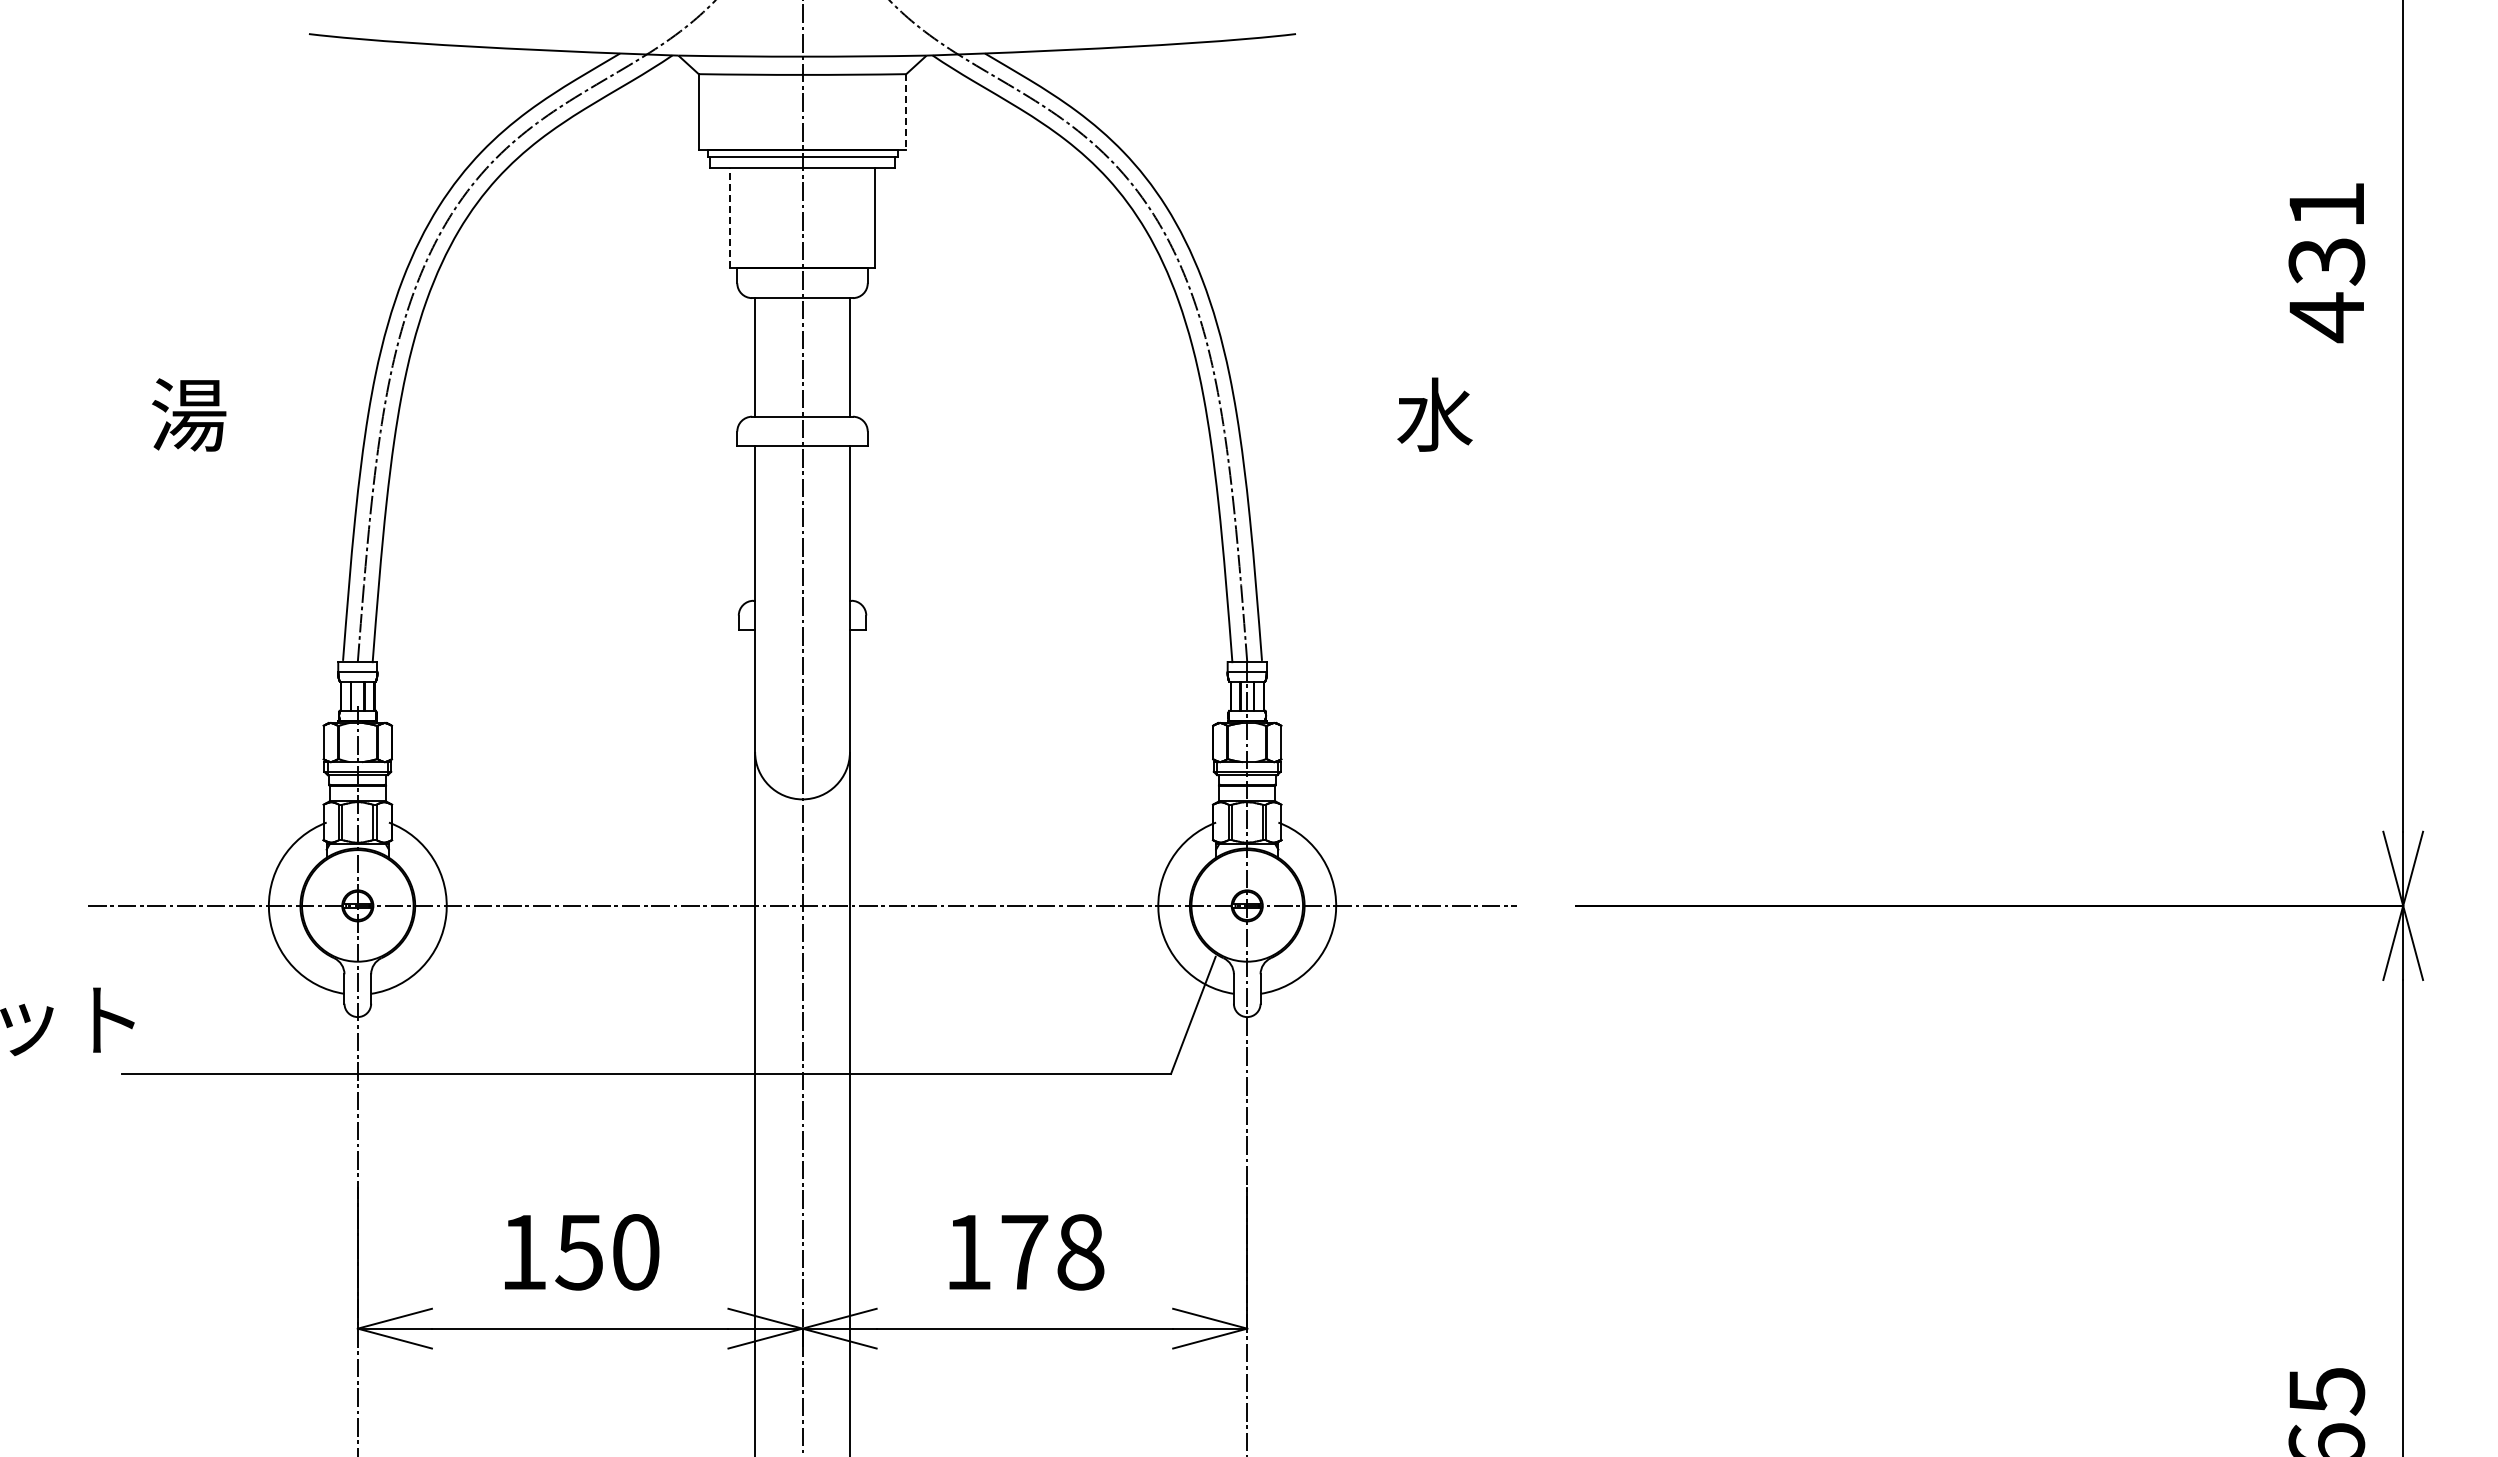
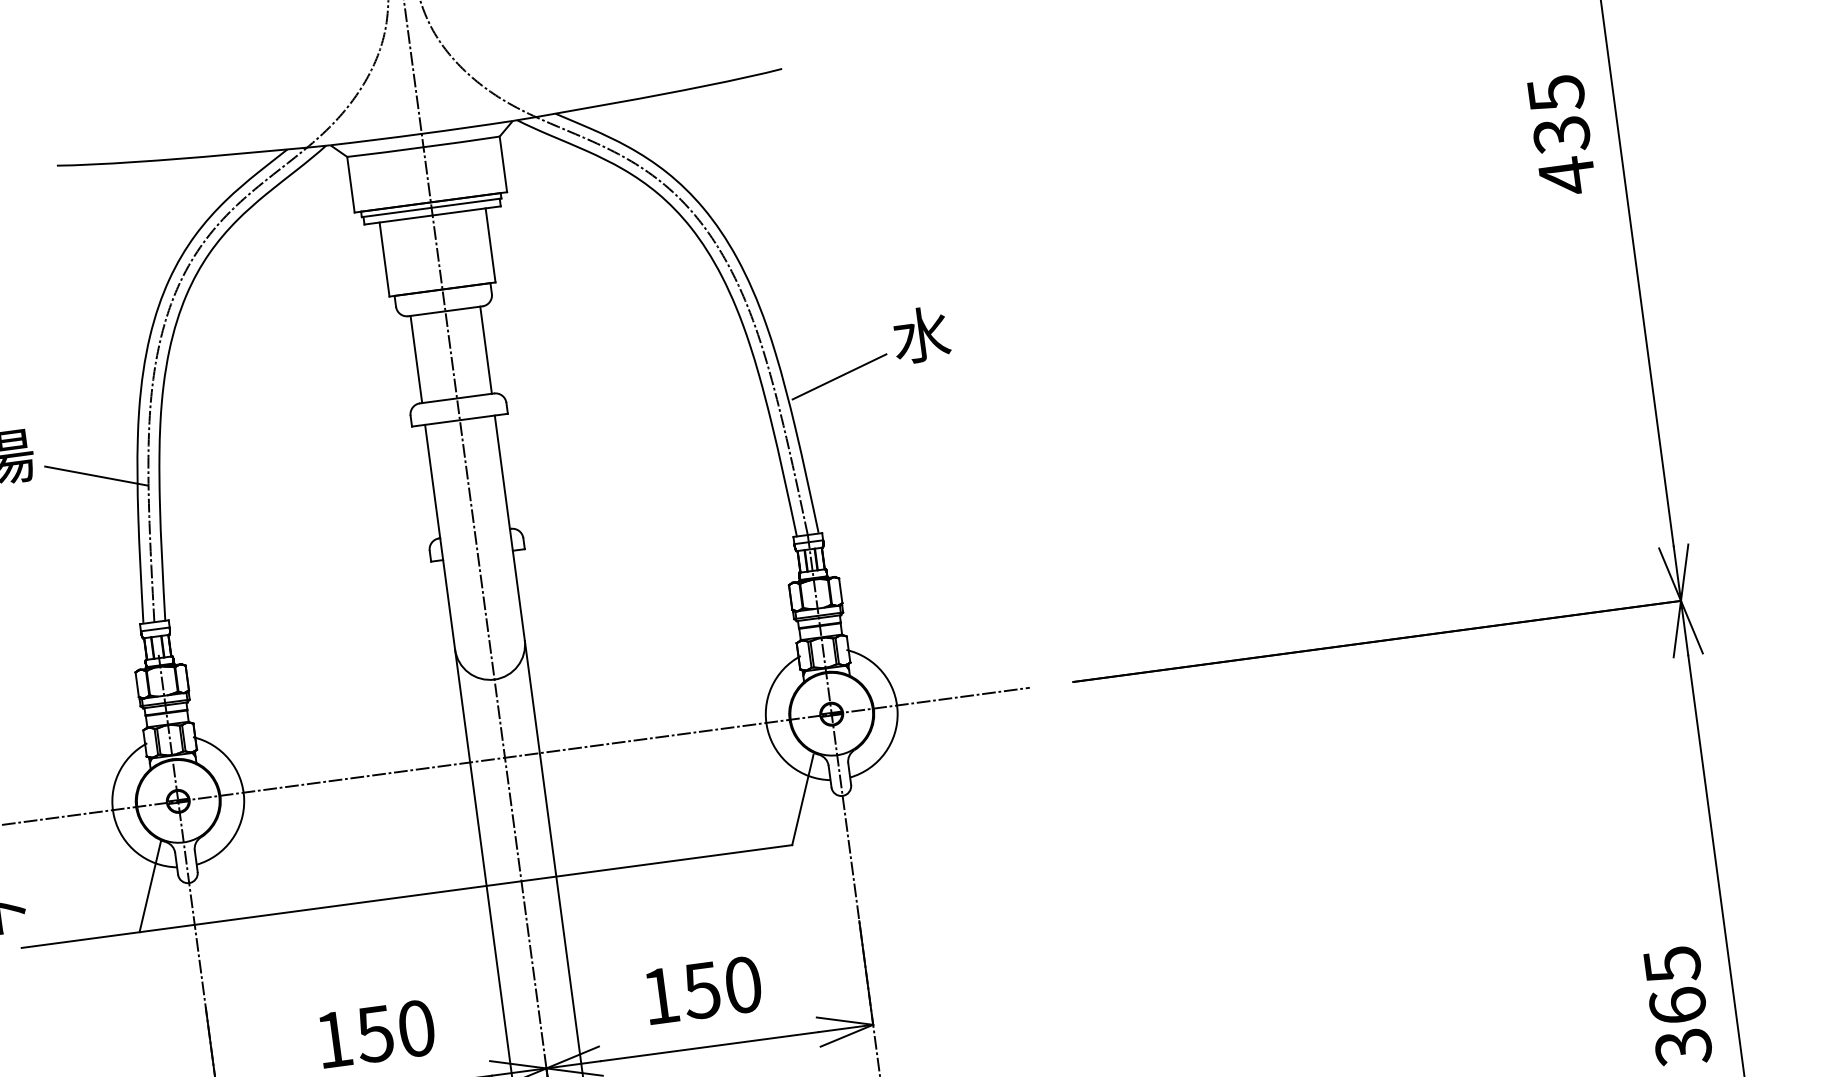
line: (906, 112) -> (503, 164), dashed -> solid
text: (2327, 205) -> (1556, 93), 431 -> 435
line: (730, 217) -> (384, 259), dashed -> solid
line: (305, 455) -> (95, 475), added
line: (1317, 455) -> (839, 376), added
line: (304, 1014) -> (149, 886), added
text: (1051, 1252) -> (721, 988), 178 -> 150

